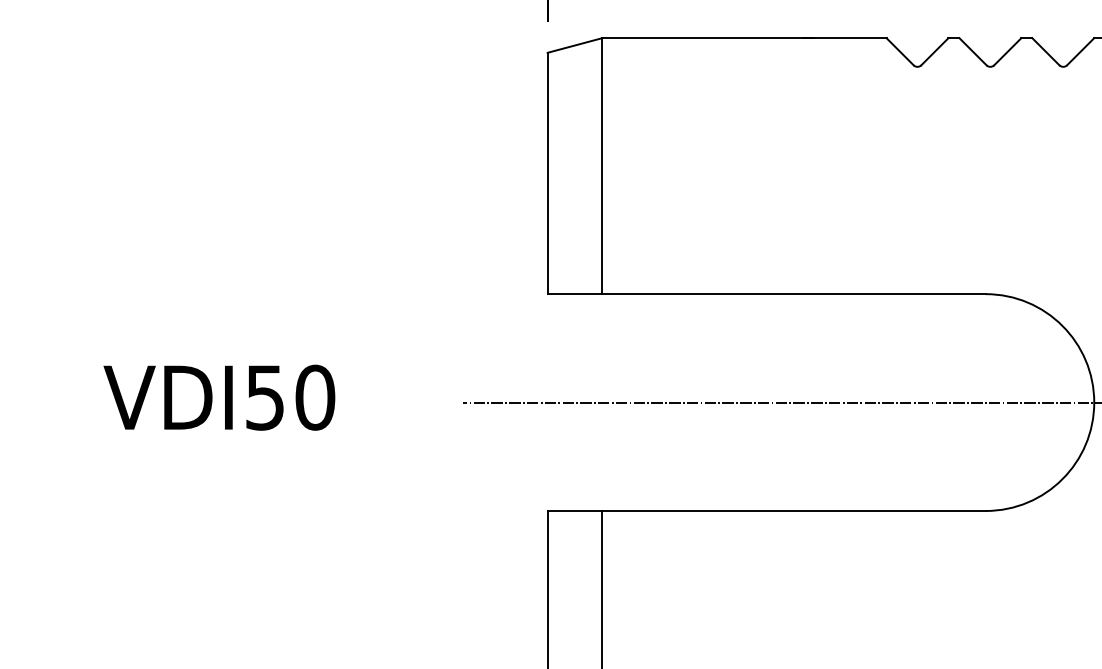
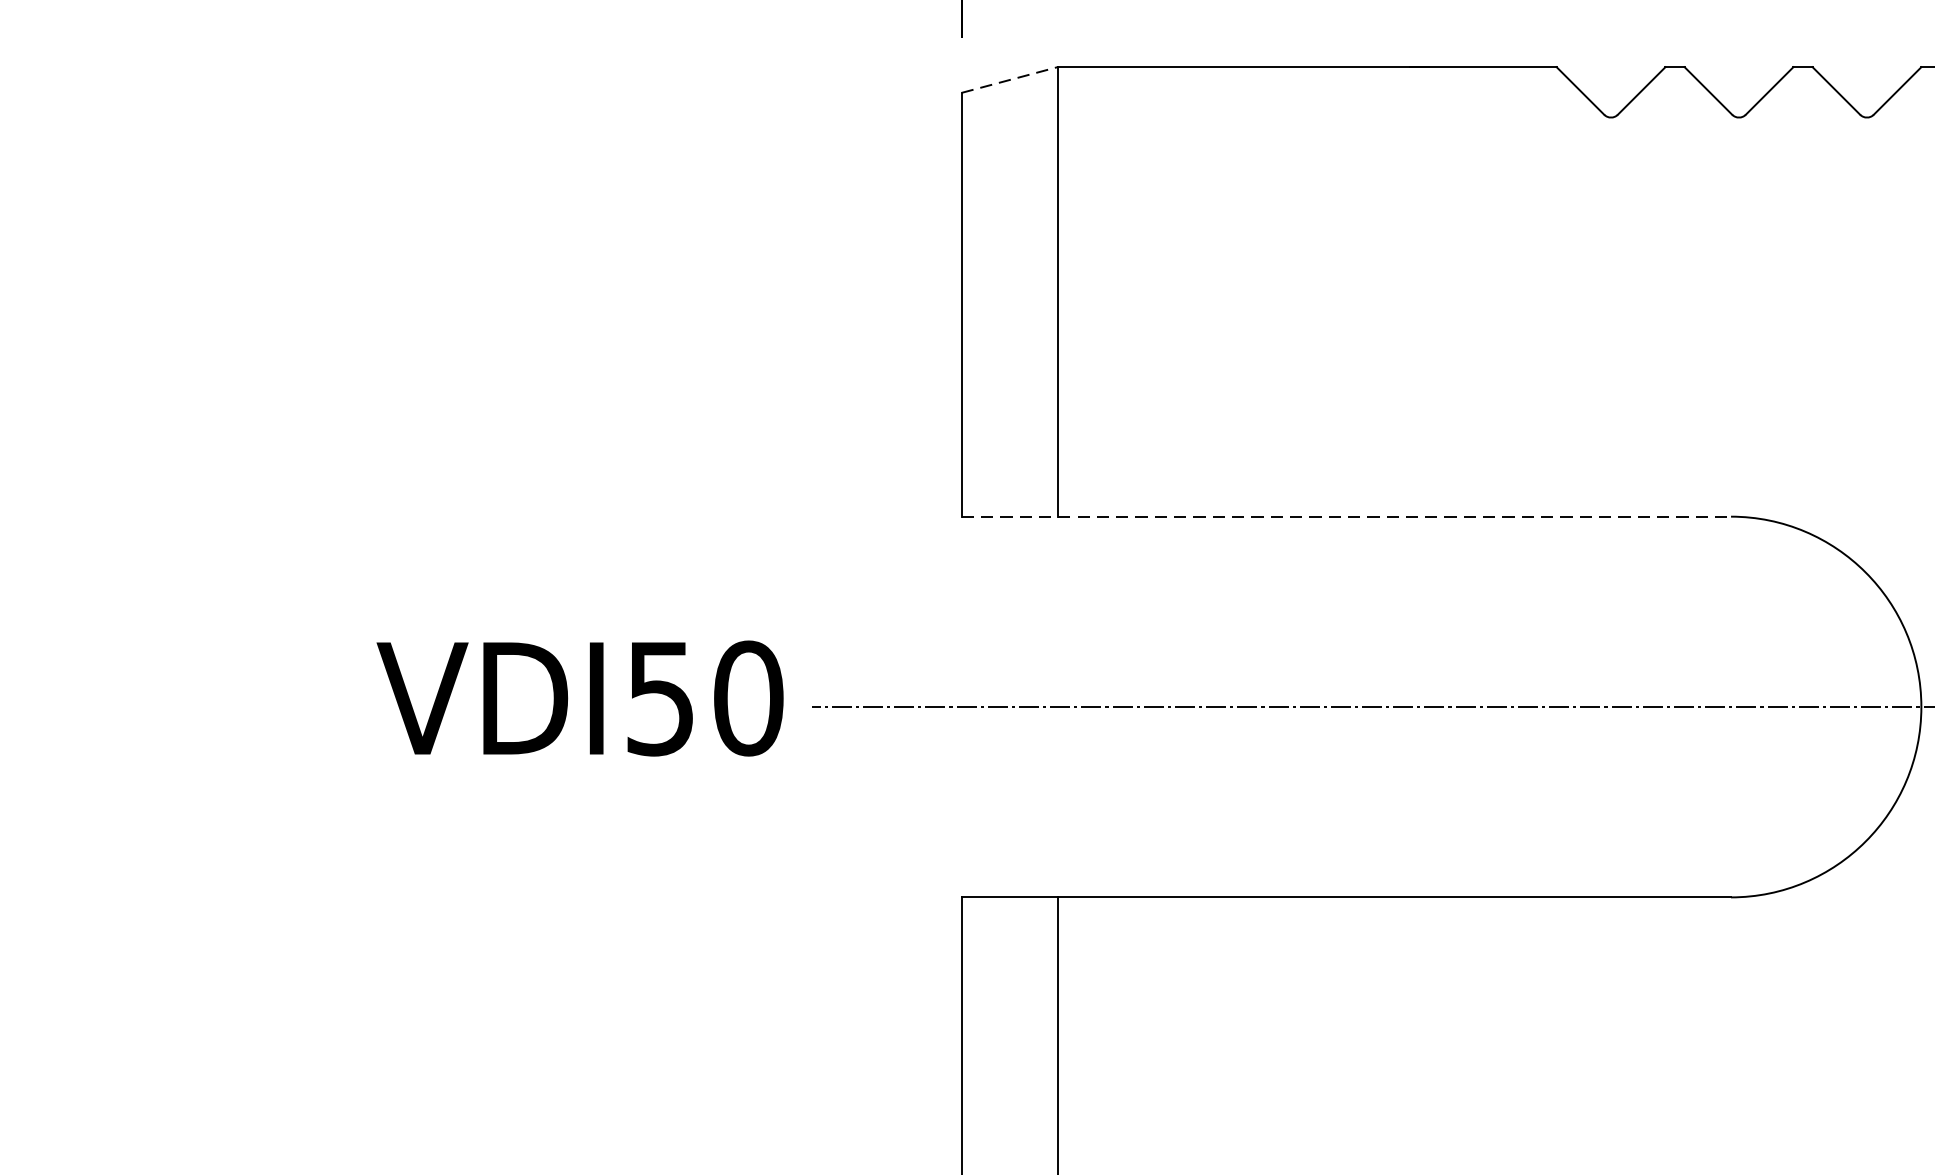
line: (575, 45) -> (1010, 80), solid -> dashed
line: (767, 294) -> (1347, 517), solid -> dashed
text: (219, 397) -> (580, 698), moved

